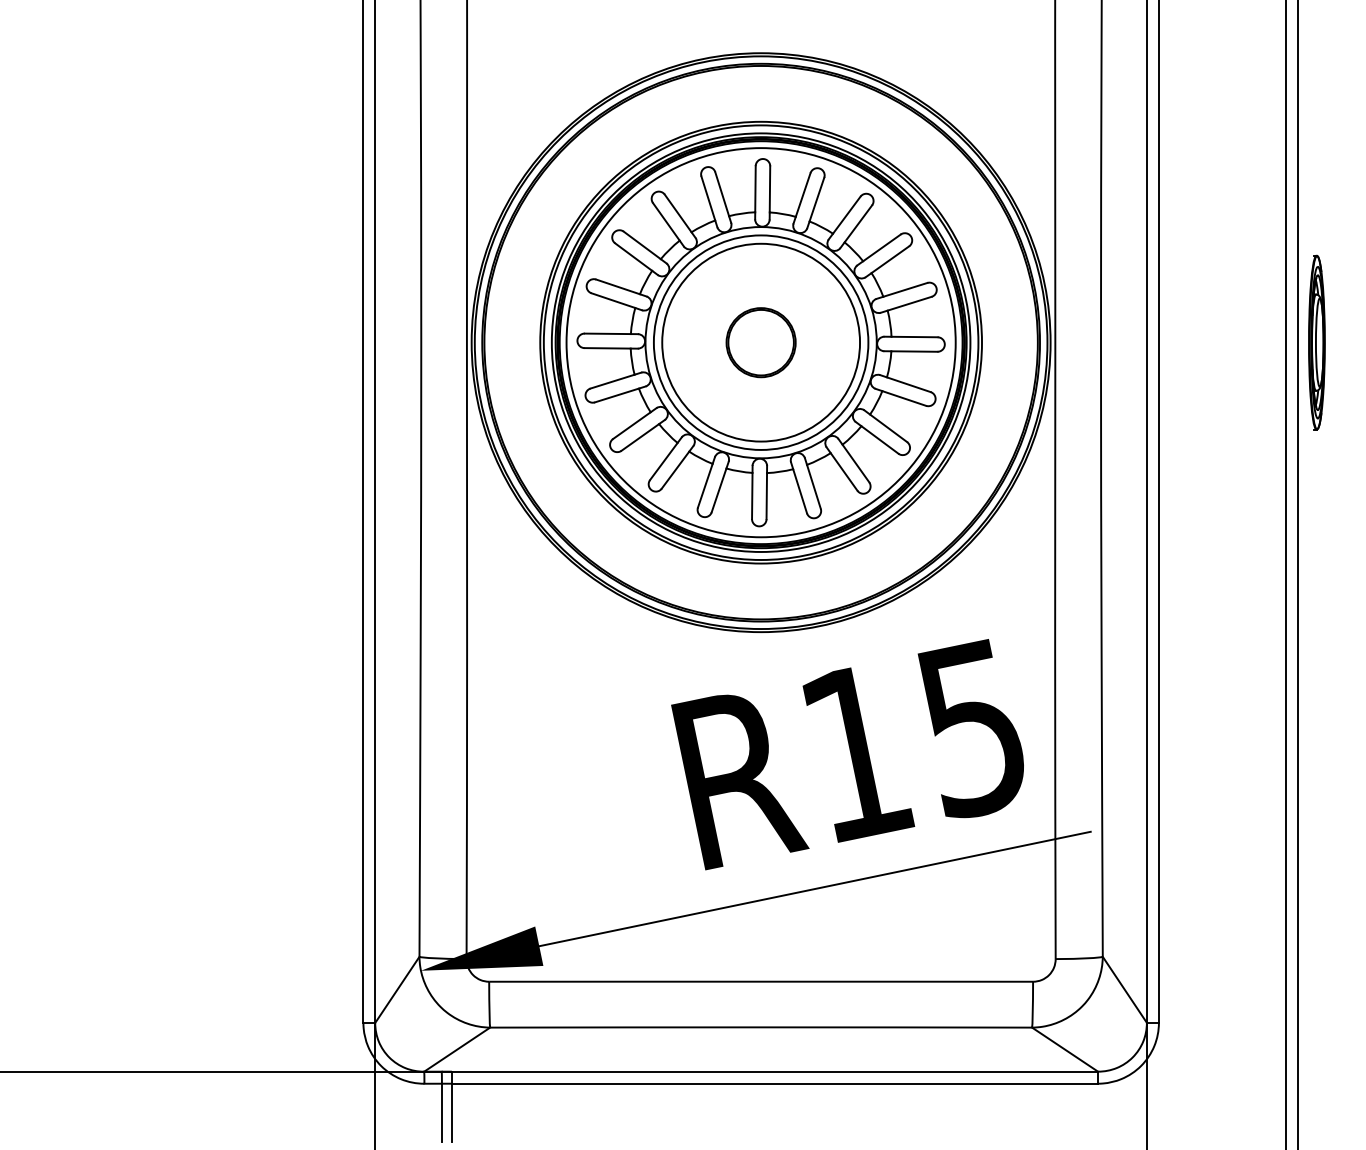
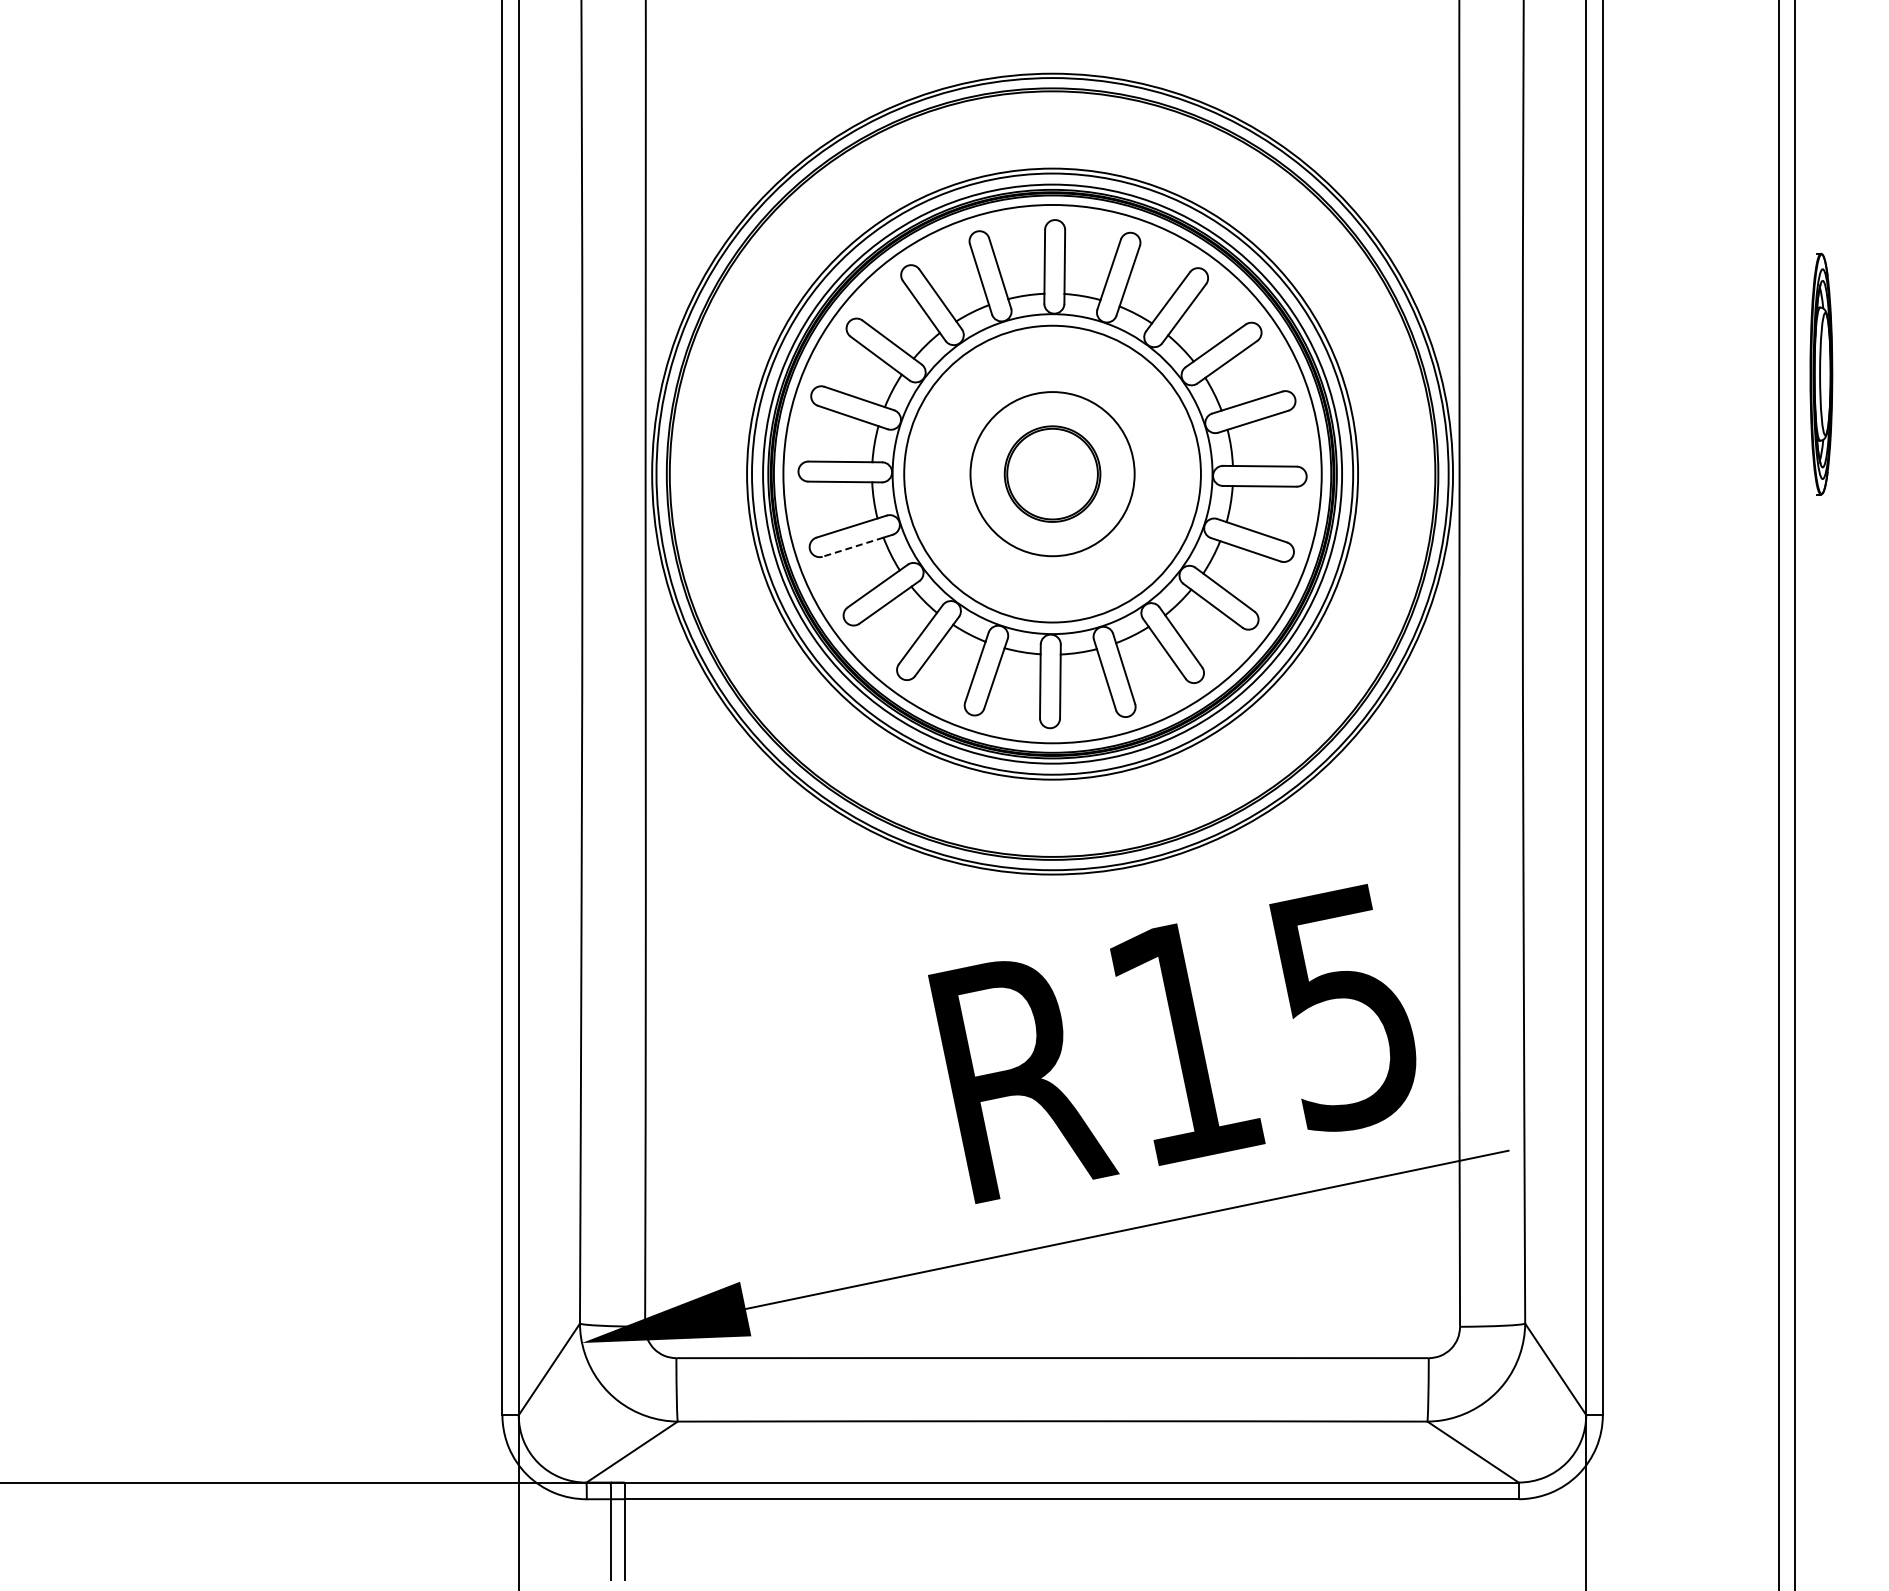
circle: (761, 342) -> (1052, 473), size x0.6
part: (1316, 342) -> (1821, 374), moved
line: (617, 395) -> (853, 547), solid -> dashed

